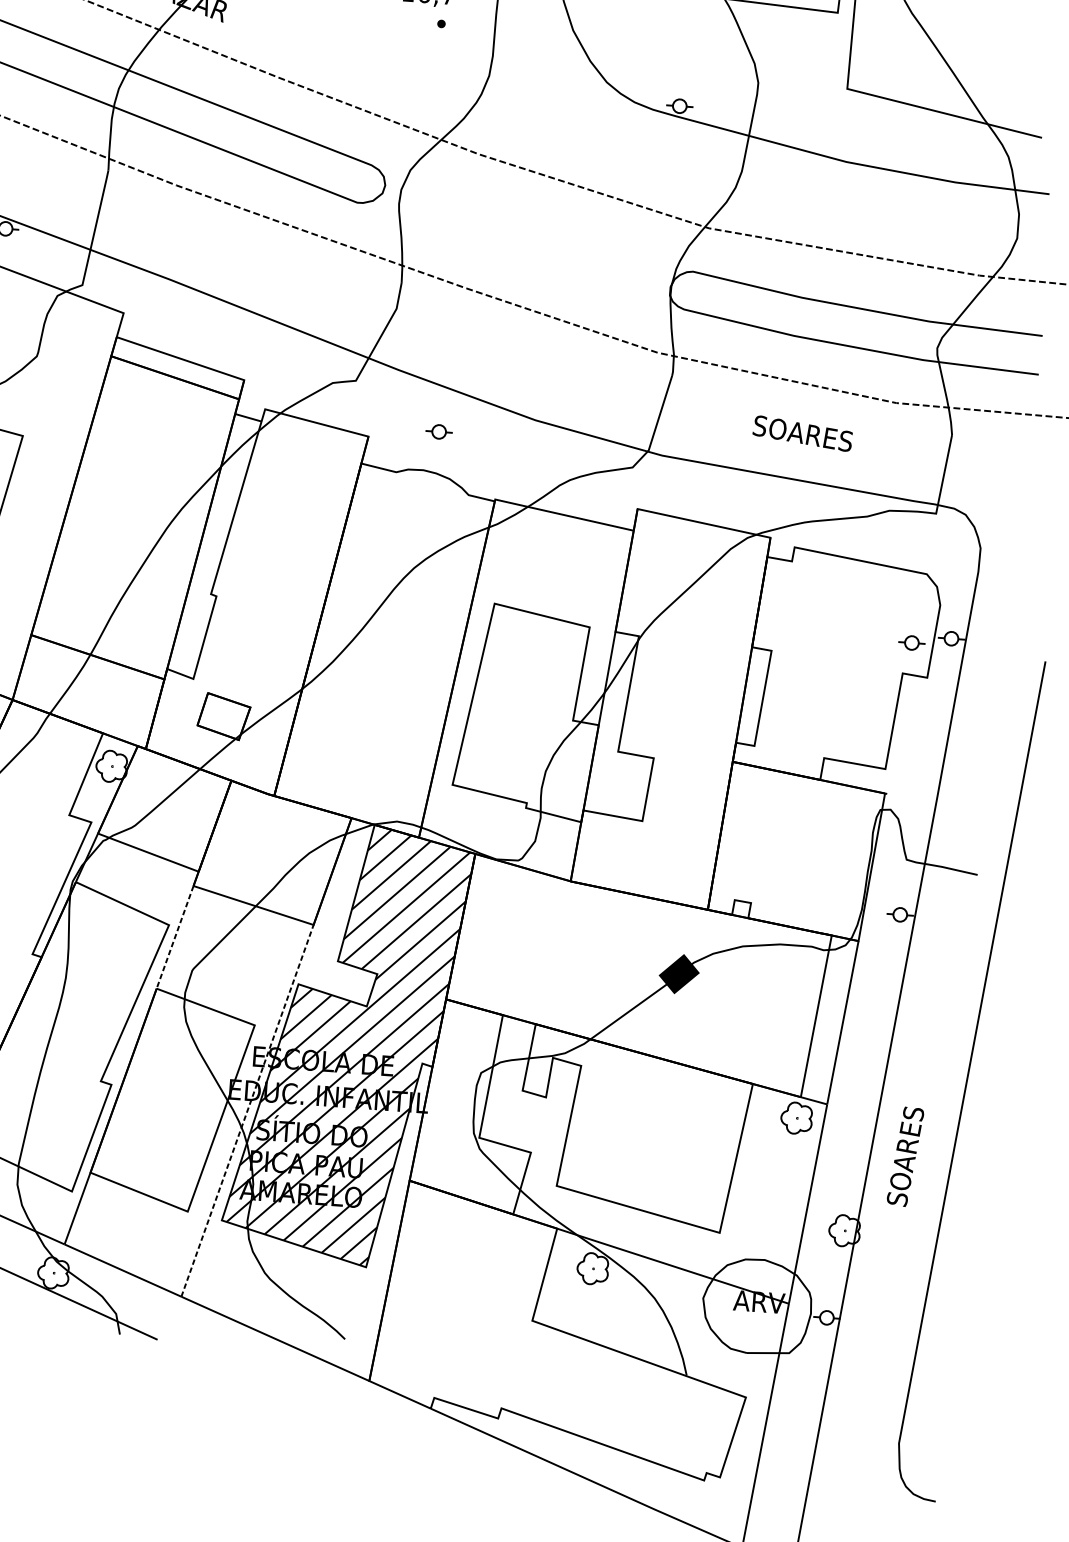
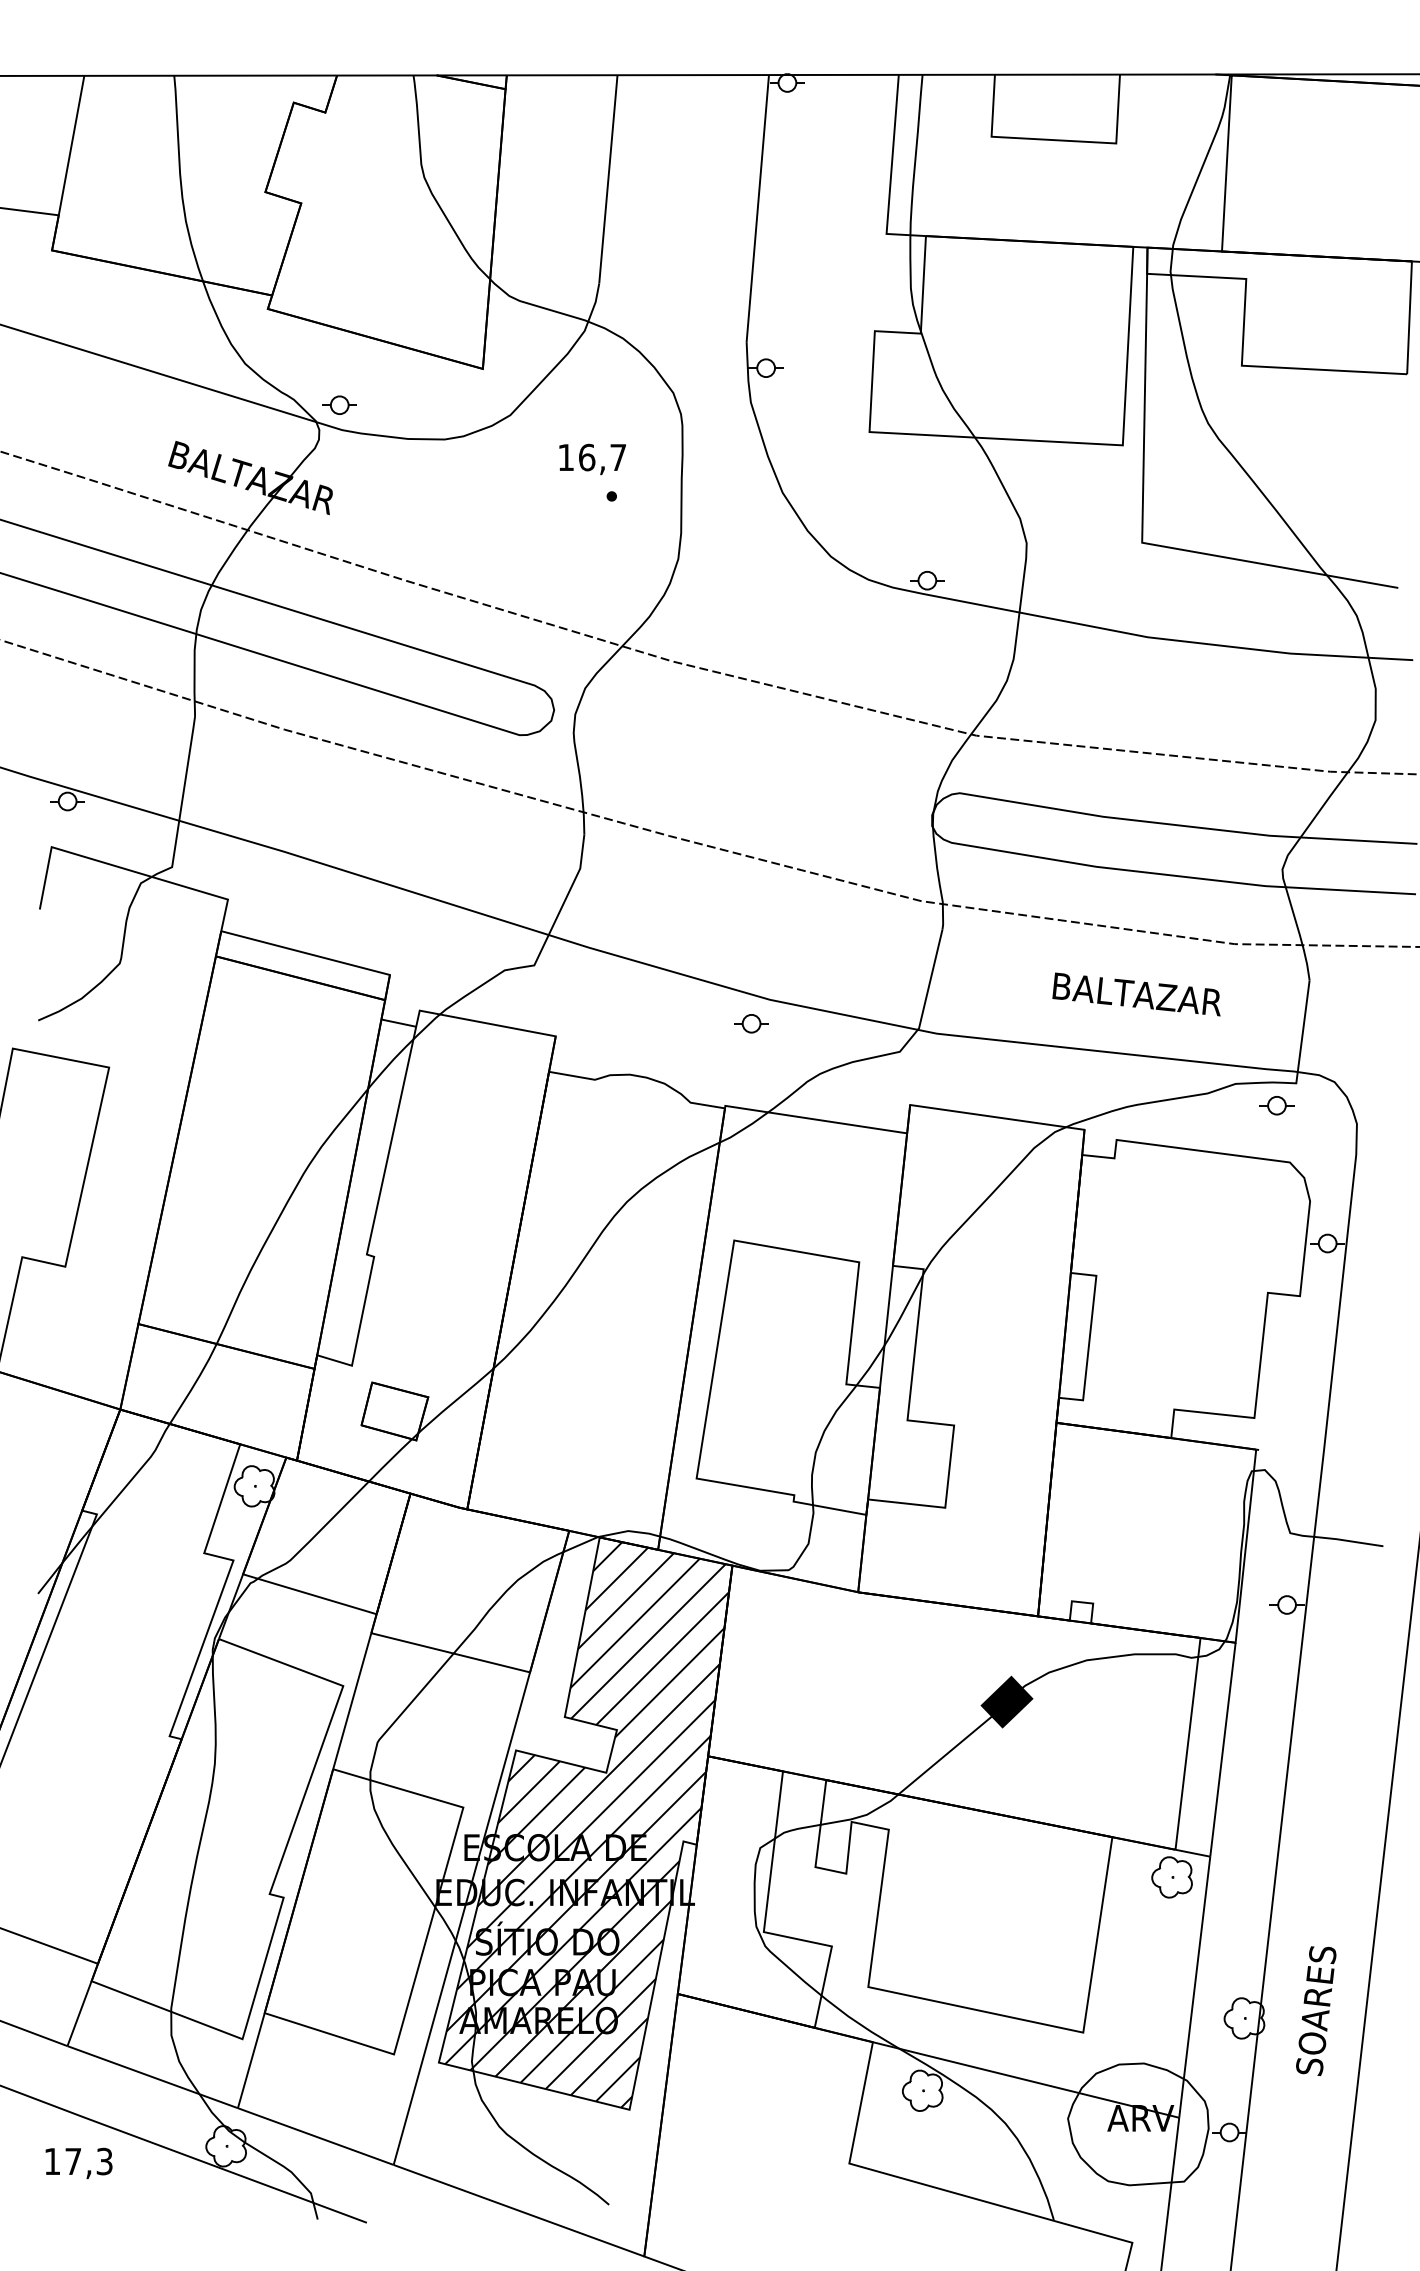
part: (439, 431) -> (751, 1023), moved
text: (817, 436) -> (1135, 994), SOARES -> BALTAZAR
part: (911, 642) -> (1276, 1105), moved
line: (175, 937) -> (352, 1701), dashed -> solid
line: (247, 1110) -> (461, 1918), dashed -> solid
text: (905, 1157) -> (1316, 2011), moved

